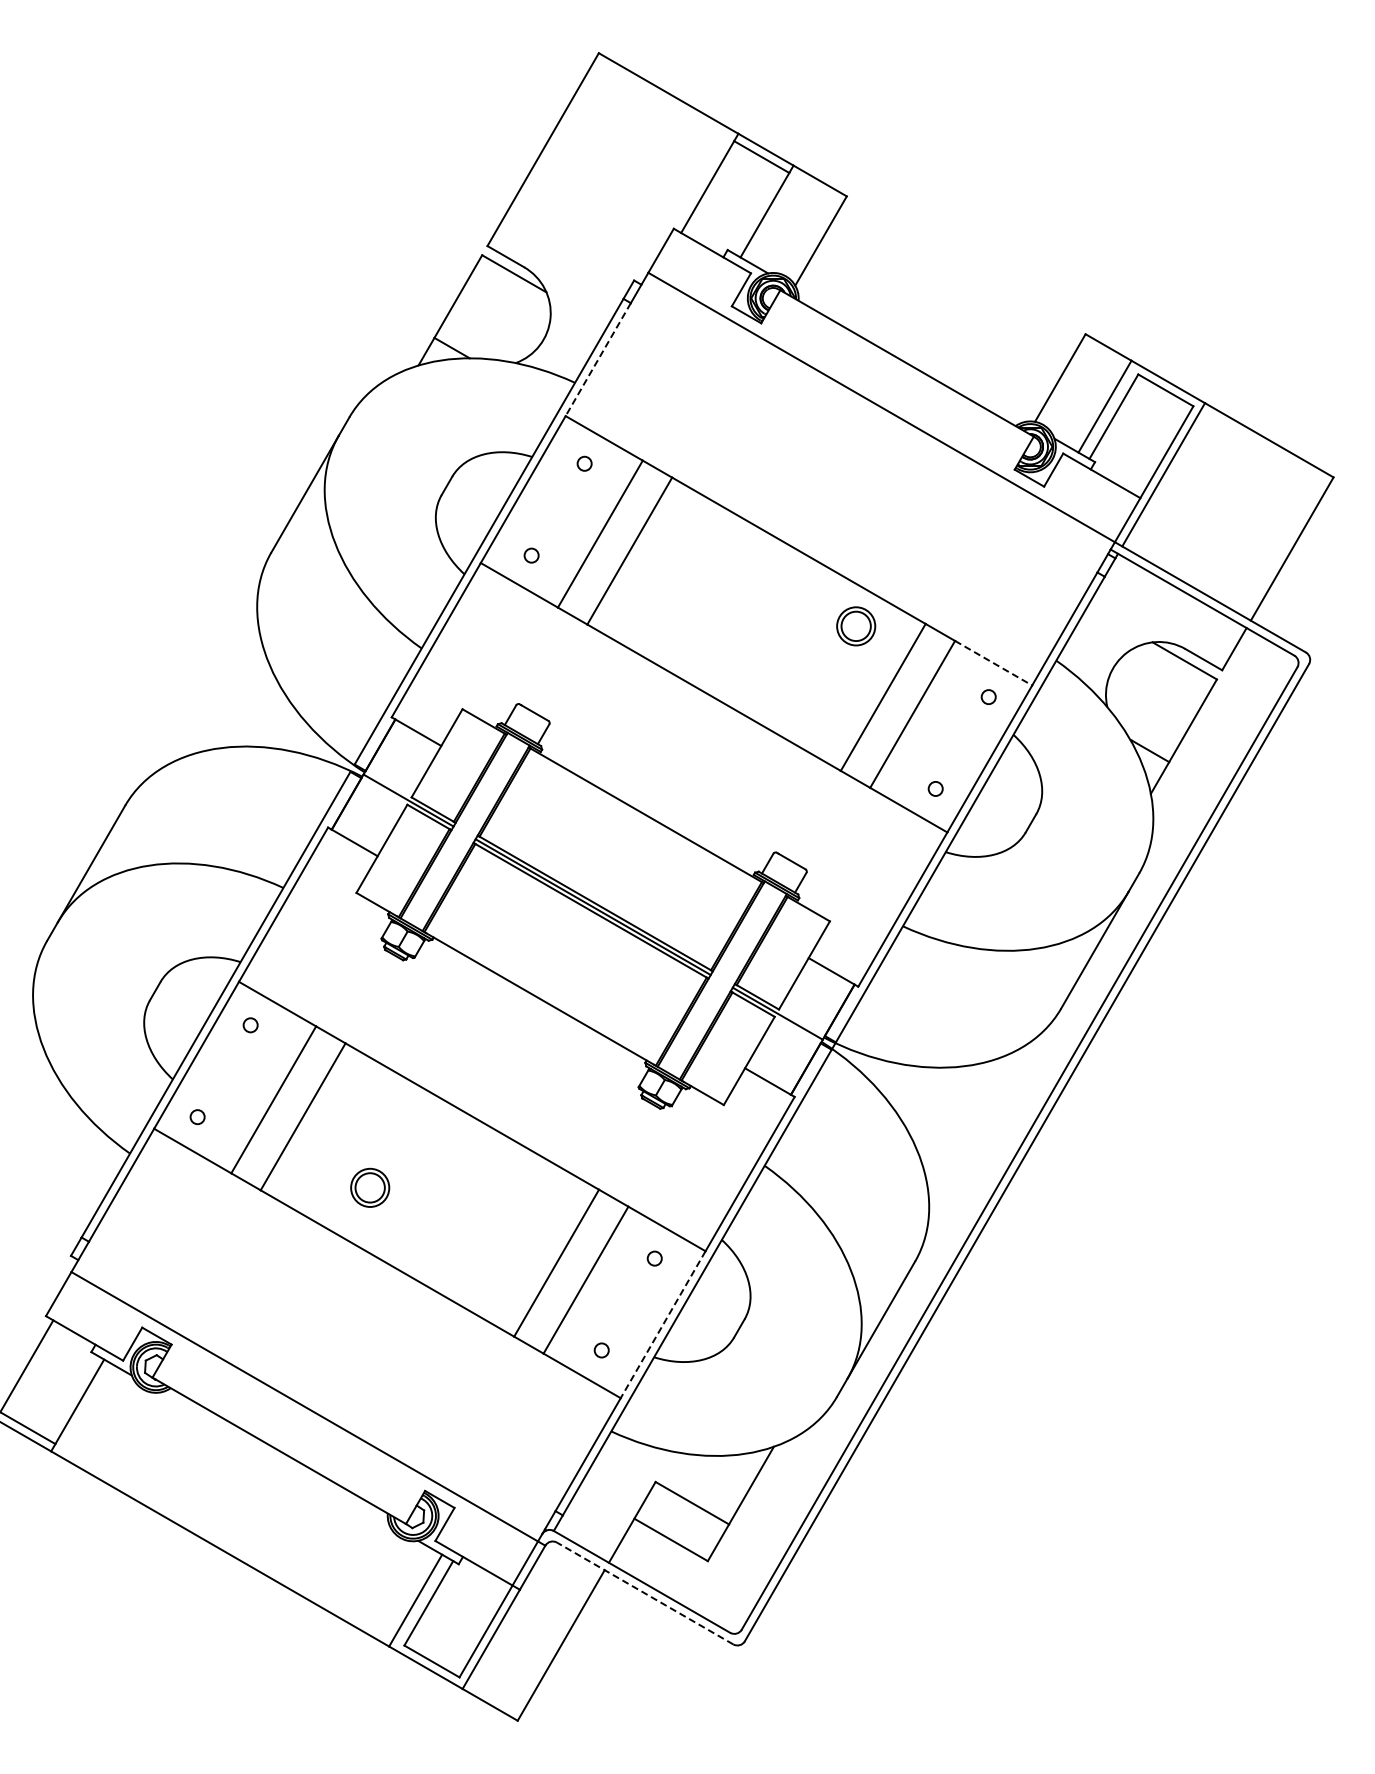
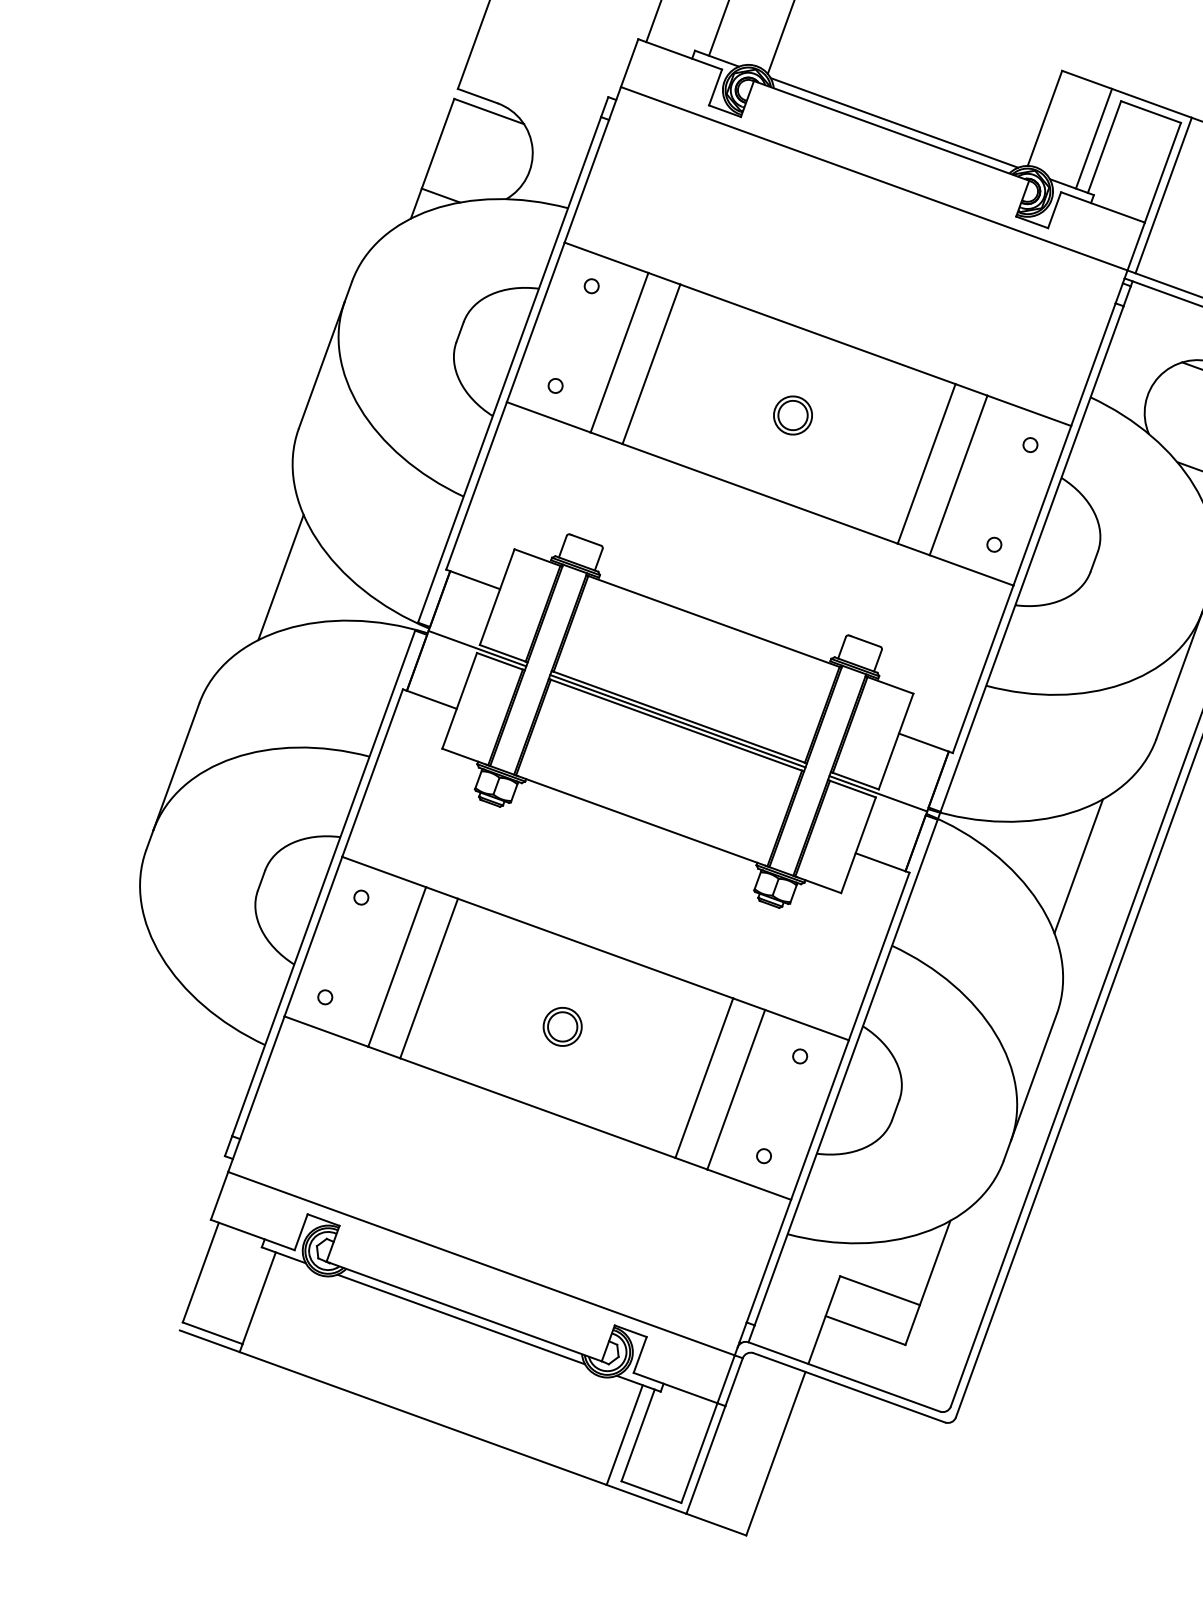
line: (911, 355) -> (894, 122), added
line: (598, 360) -> (587, 182), dashed -> solid
part: (856, 626) -> (793, 415), moved
line: (993, 663) -> (1029, 411), dashed -> solid
line: (227, 695) -> (280, 576), added
line: (962, 1120) -> (1078, 866), added
part: (370, 1187) -> (562, 1026), moved
line: (663, 1324) -> (820, 1119), dashed -> solid
line: (275, 1458) -> (461, 1319), added
line: (645, 1593) -> (849, 1387), dashed -> solid

